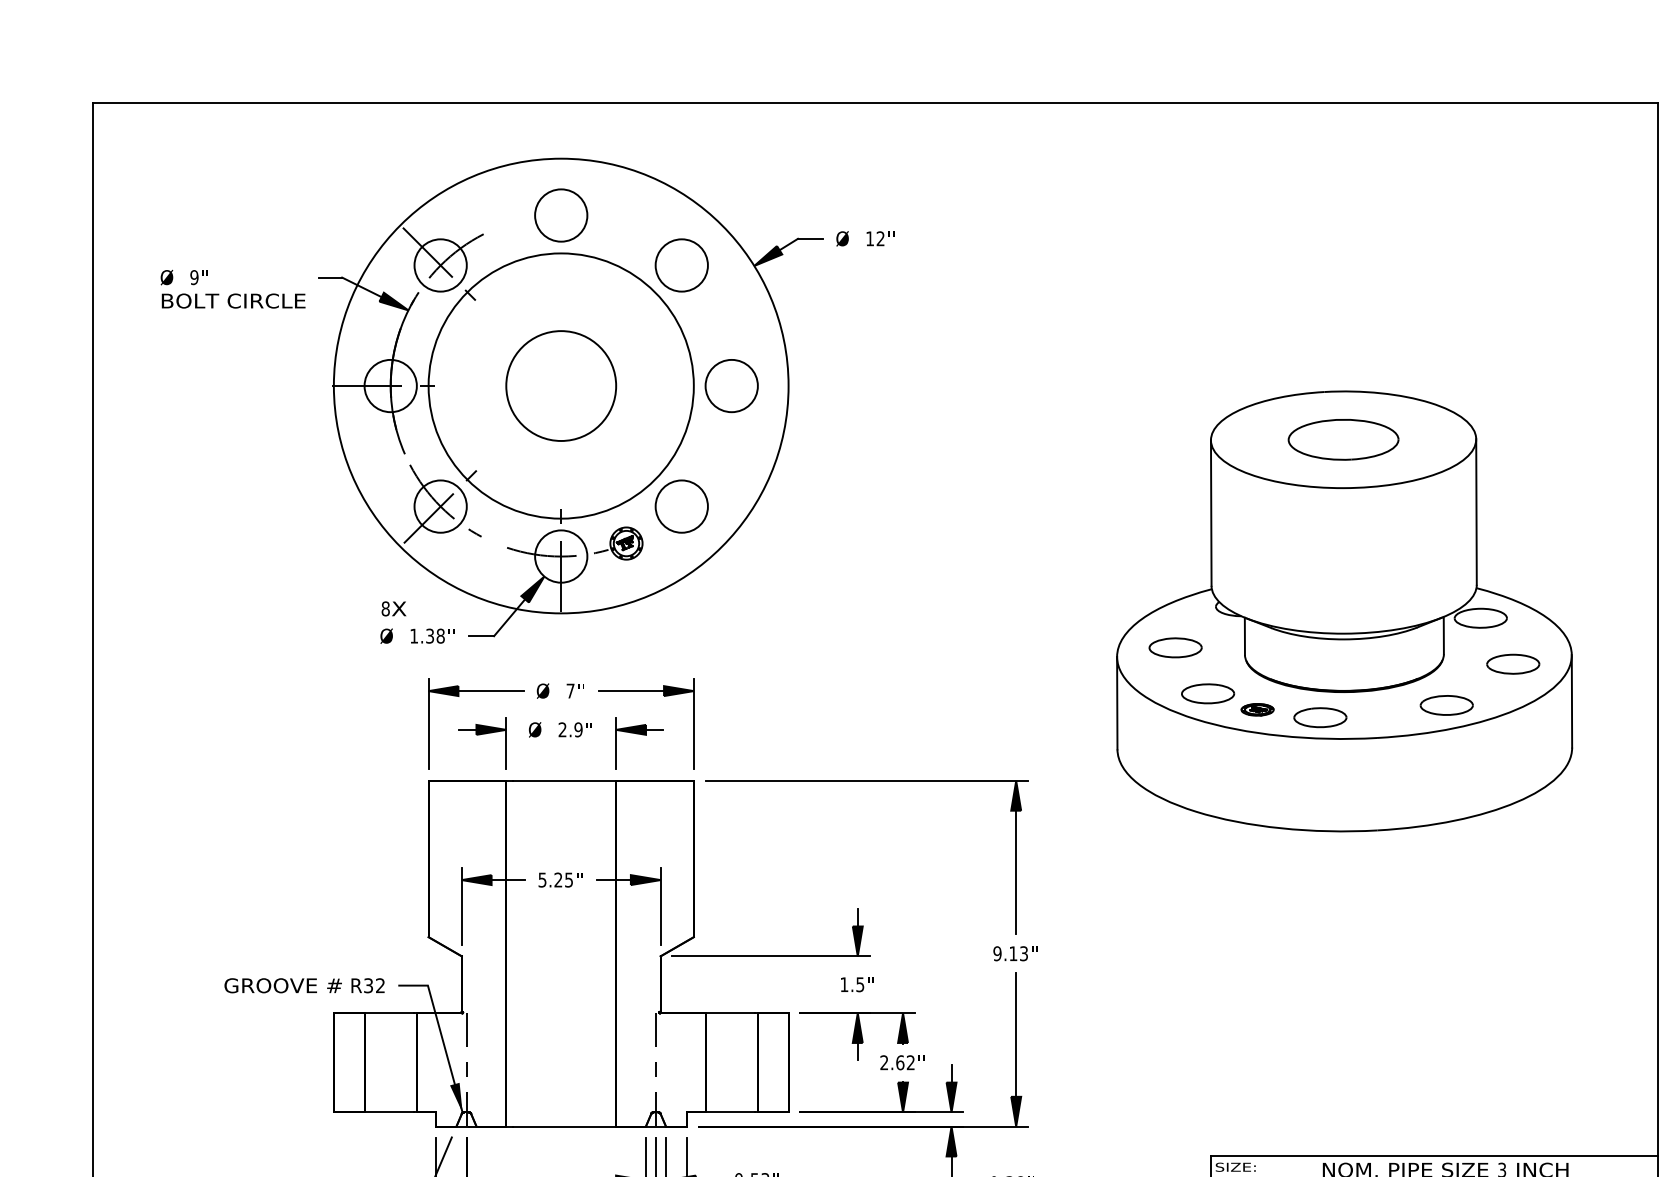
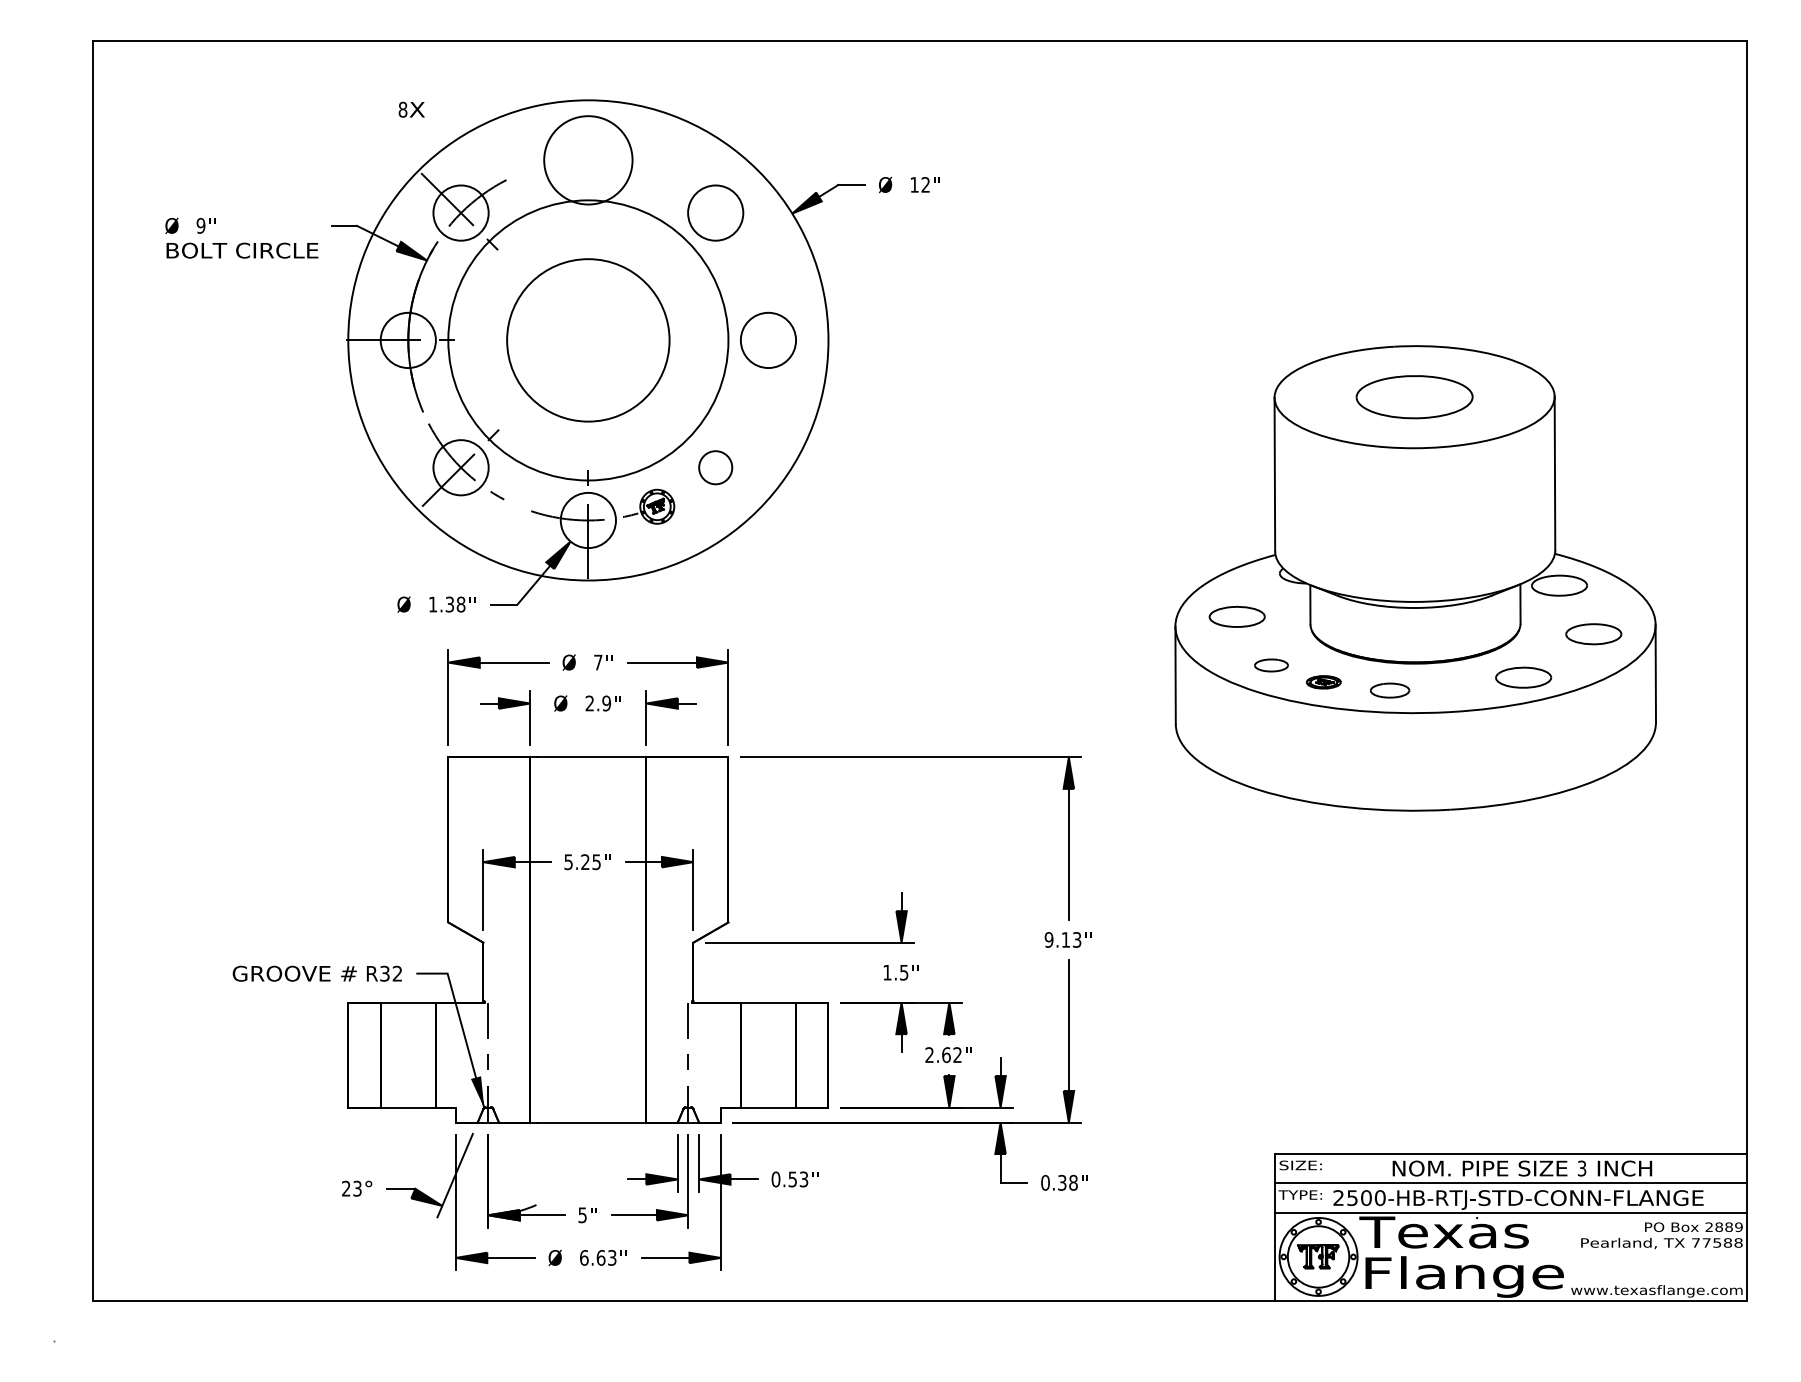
circle: (561, 214) -> (588, 159), size x1.6
circle: (561, 386) -> (588, 340), size x1.4
circle: (681, 506) -> (715, 467), size x0.6
text: (393, 608) -> (411, 109), moved
part: (1208, 693) -> (1271, 665), size x0.6
part: (1319, 717) -> (1389, 690), size x0.7

